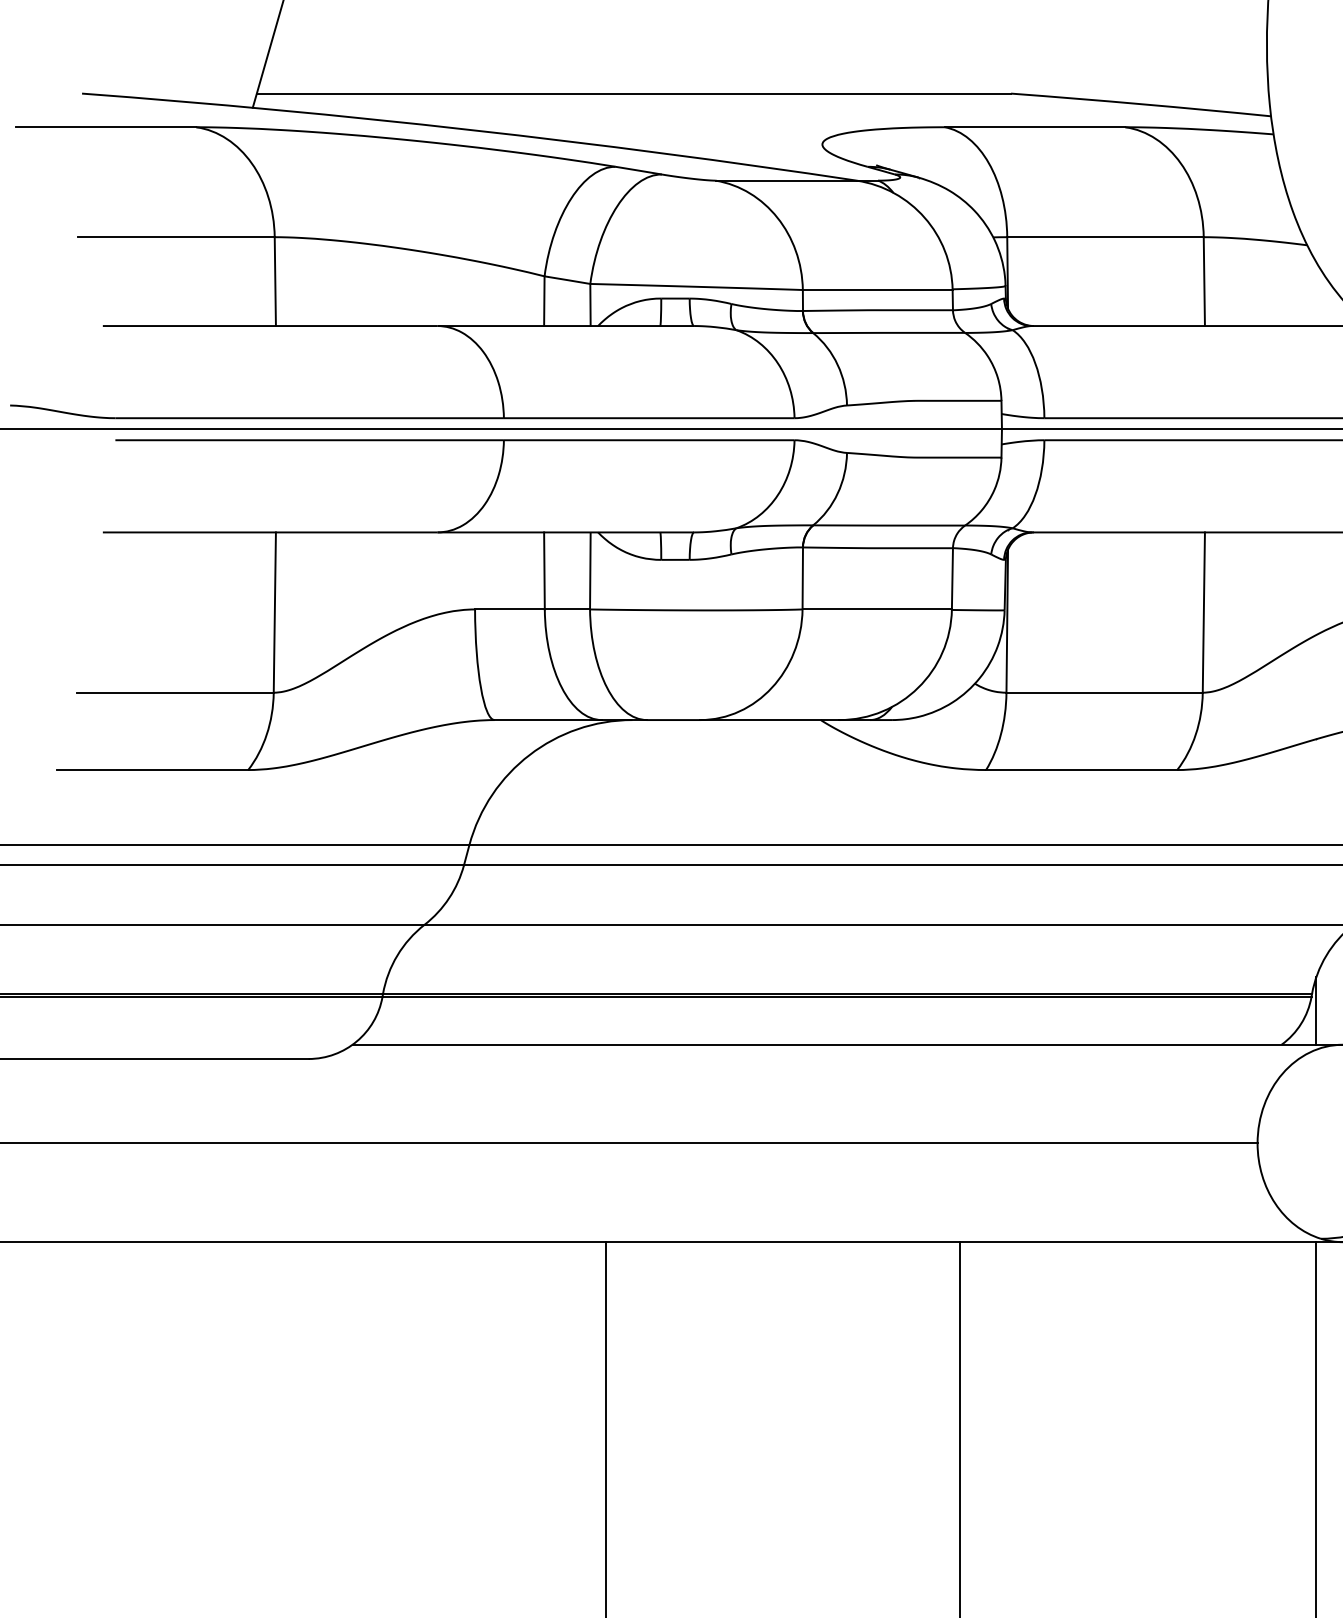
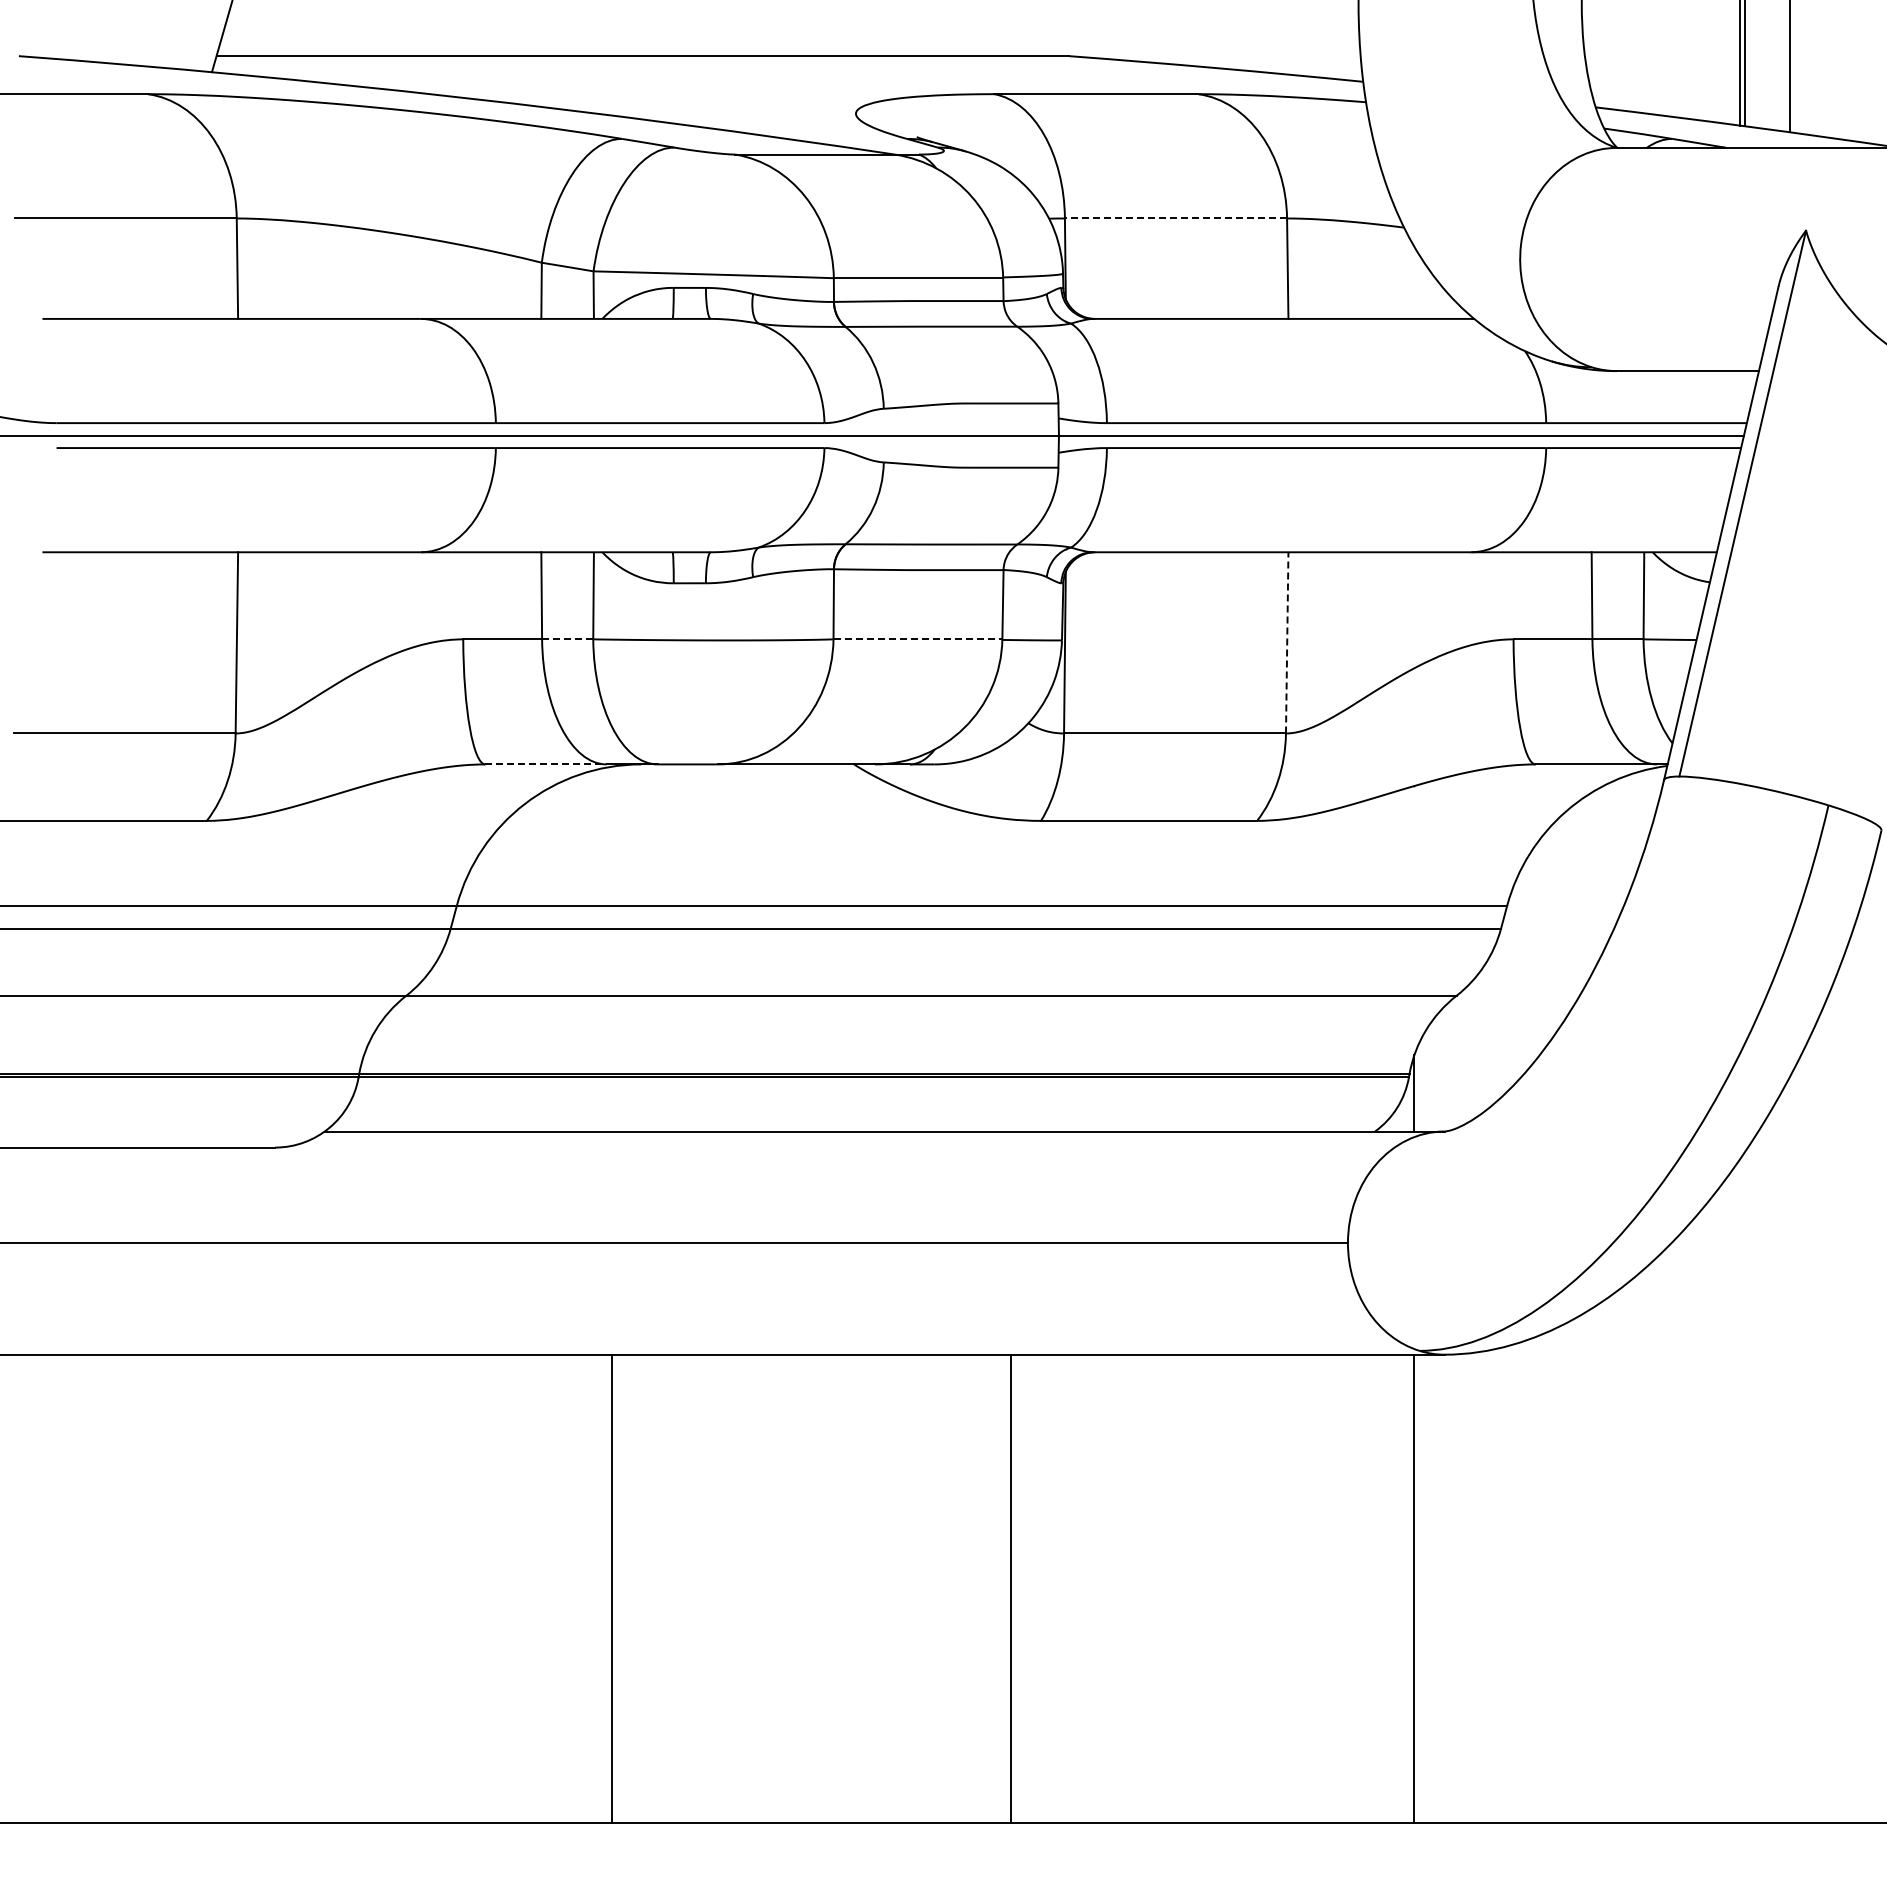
line: (1105, 237) -> (1175, 218), solid -> dashed
line: (567, 609) -> (567, 639), solid -> dashed
line: (877, 609) -> (918, 639), solid -> dashed
line: (1204, 612) -> (1287, 642), solid -> dashed
line: (547, 720) -> (545, 764), solid -> dashed

